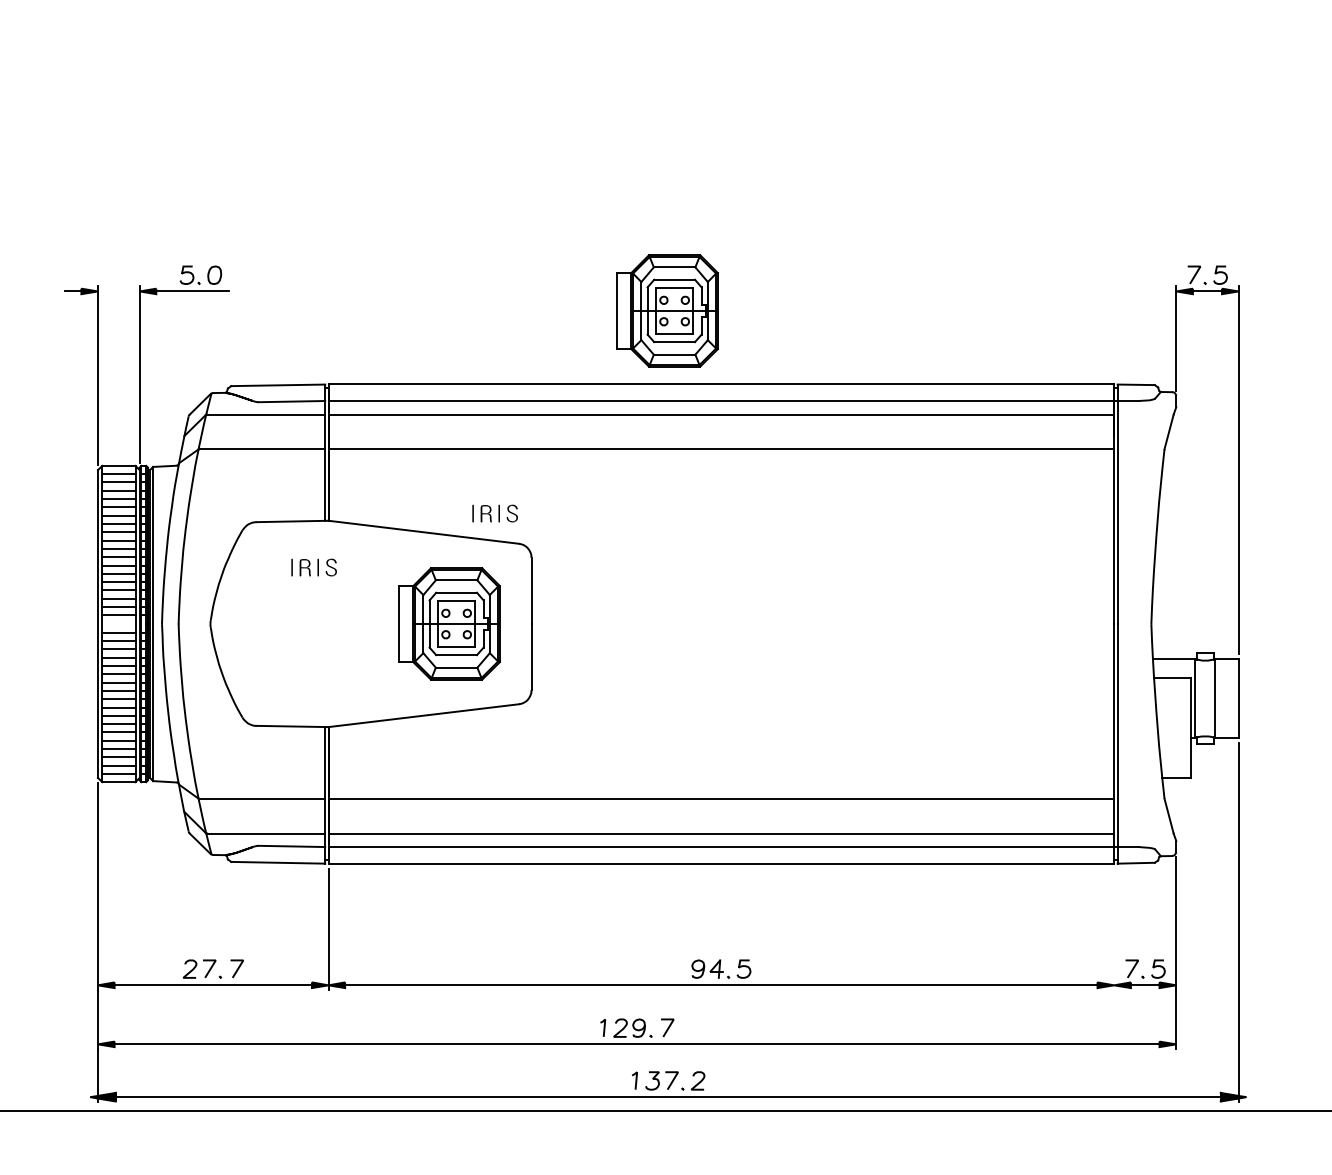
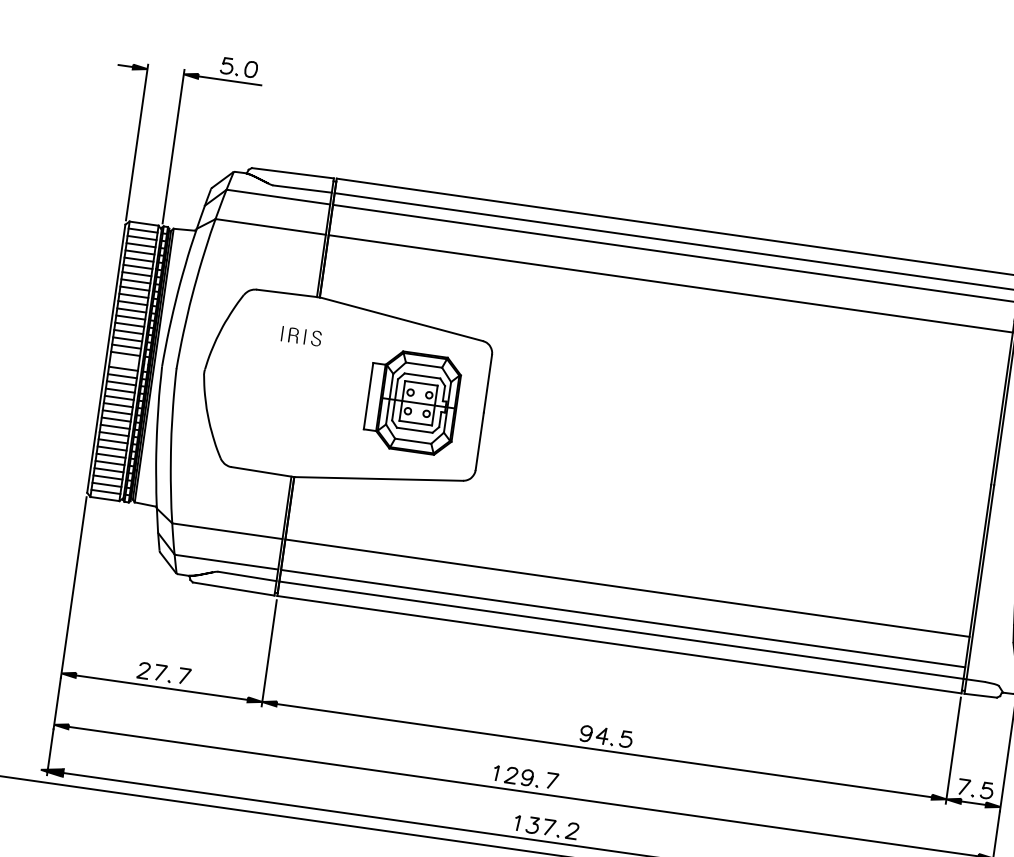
part: (667, 310) -> (641, 156), removed
part: (494, 513) -> (465, 311), removed
line: (1114, 929) -> (953, 750), added

